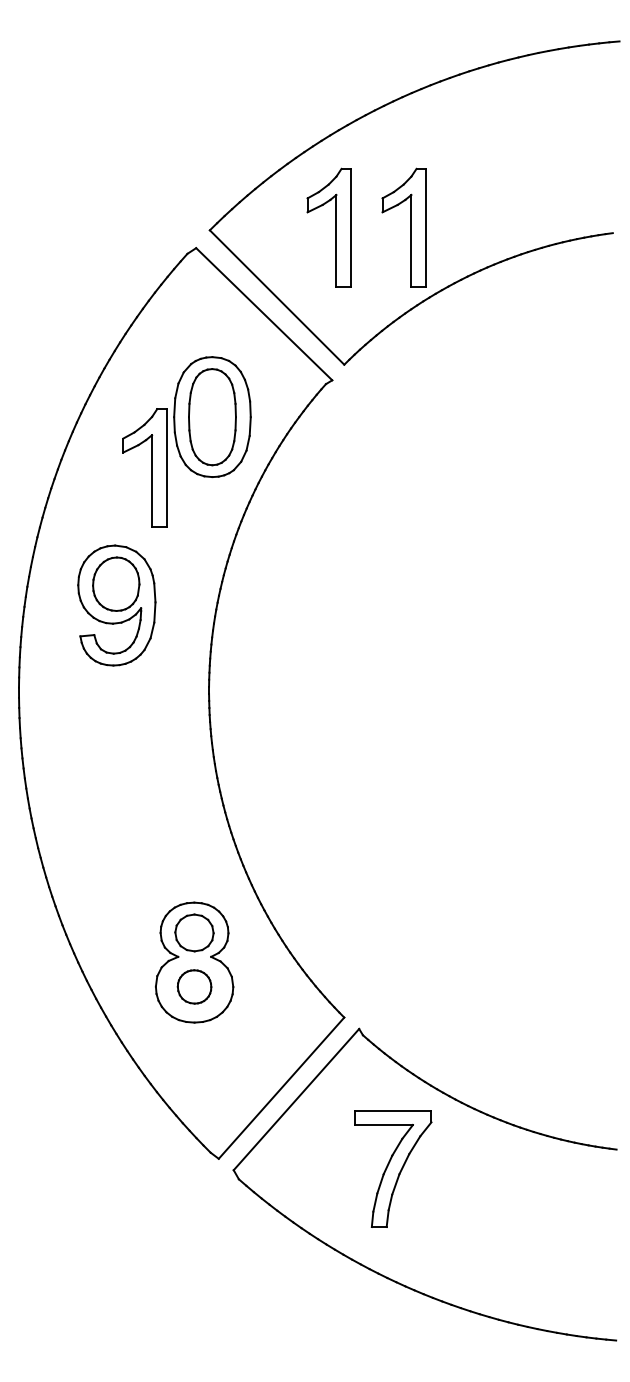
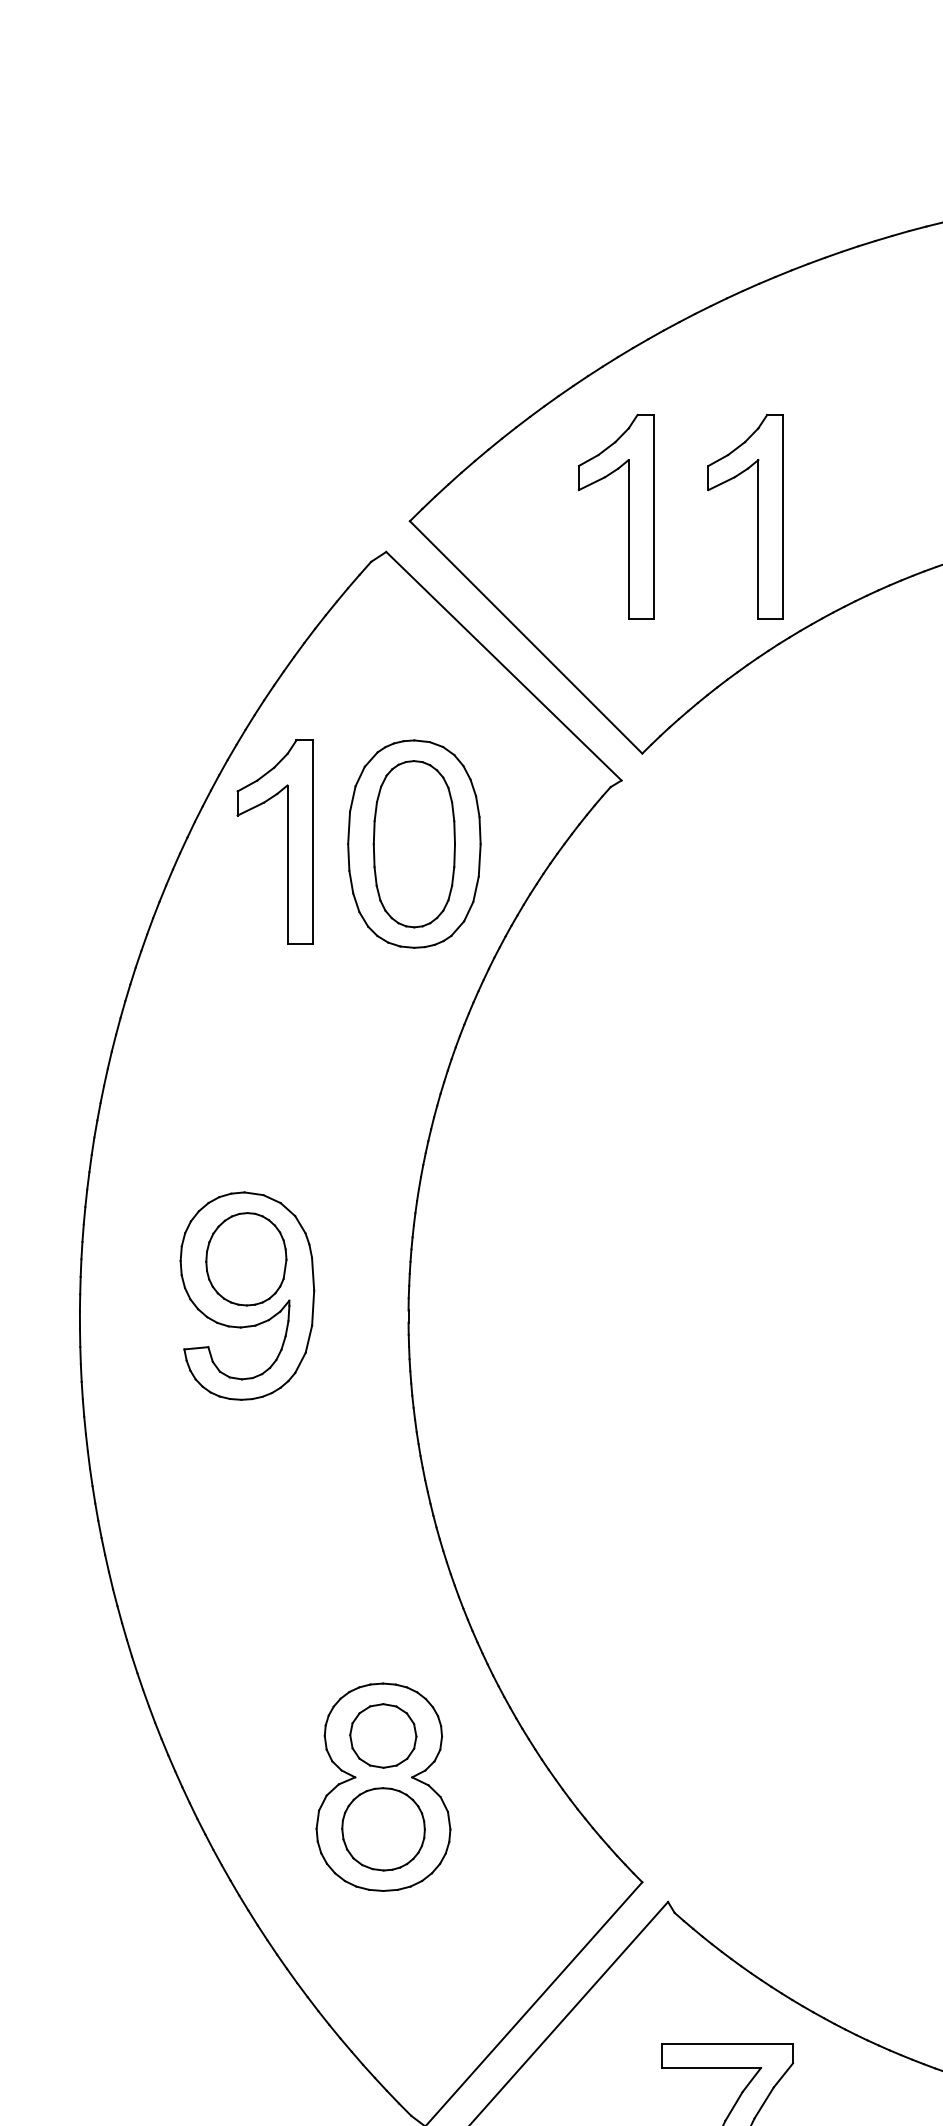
part: (151, 467) -> (286, 841), moved
part: (116, 605) -> (246, 1296), moved
part: (194, 986) -> (383, 1828), size x1.43

